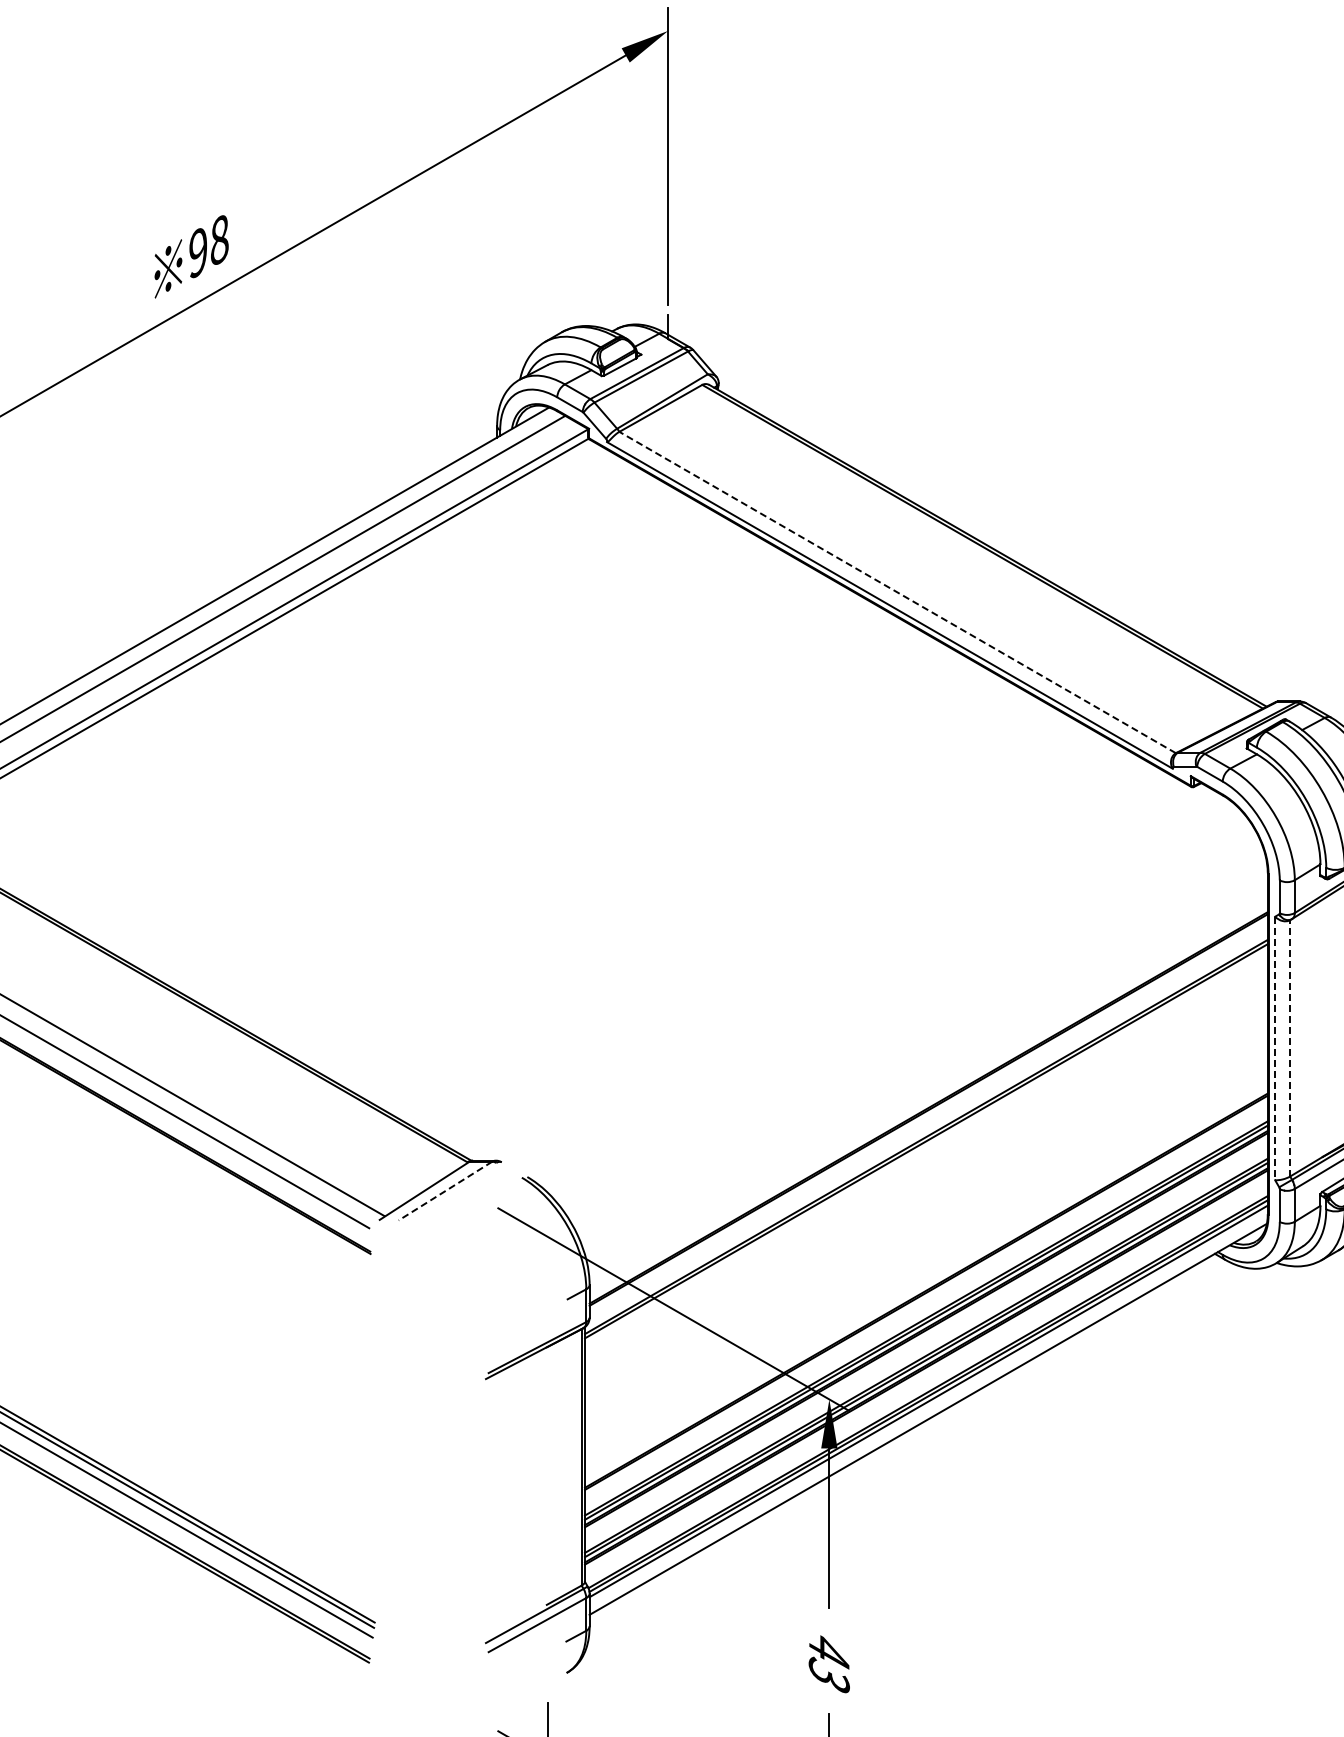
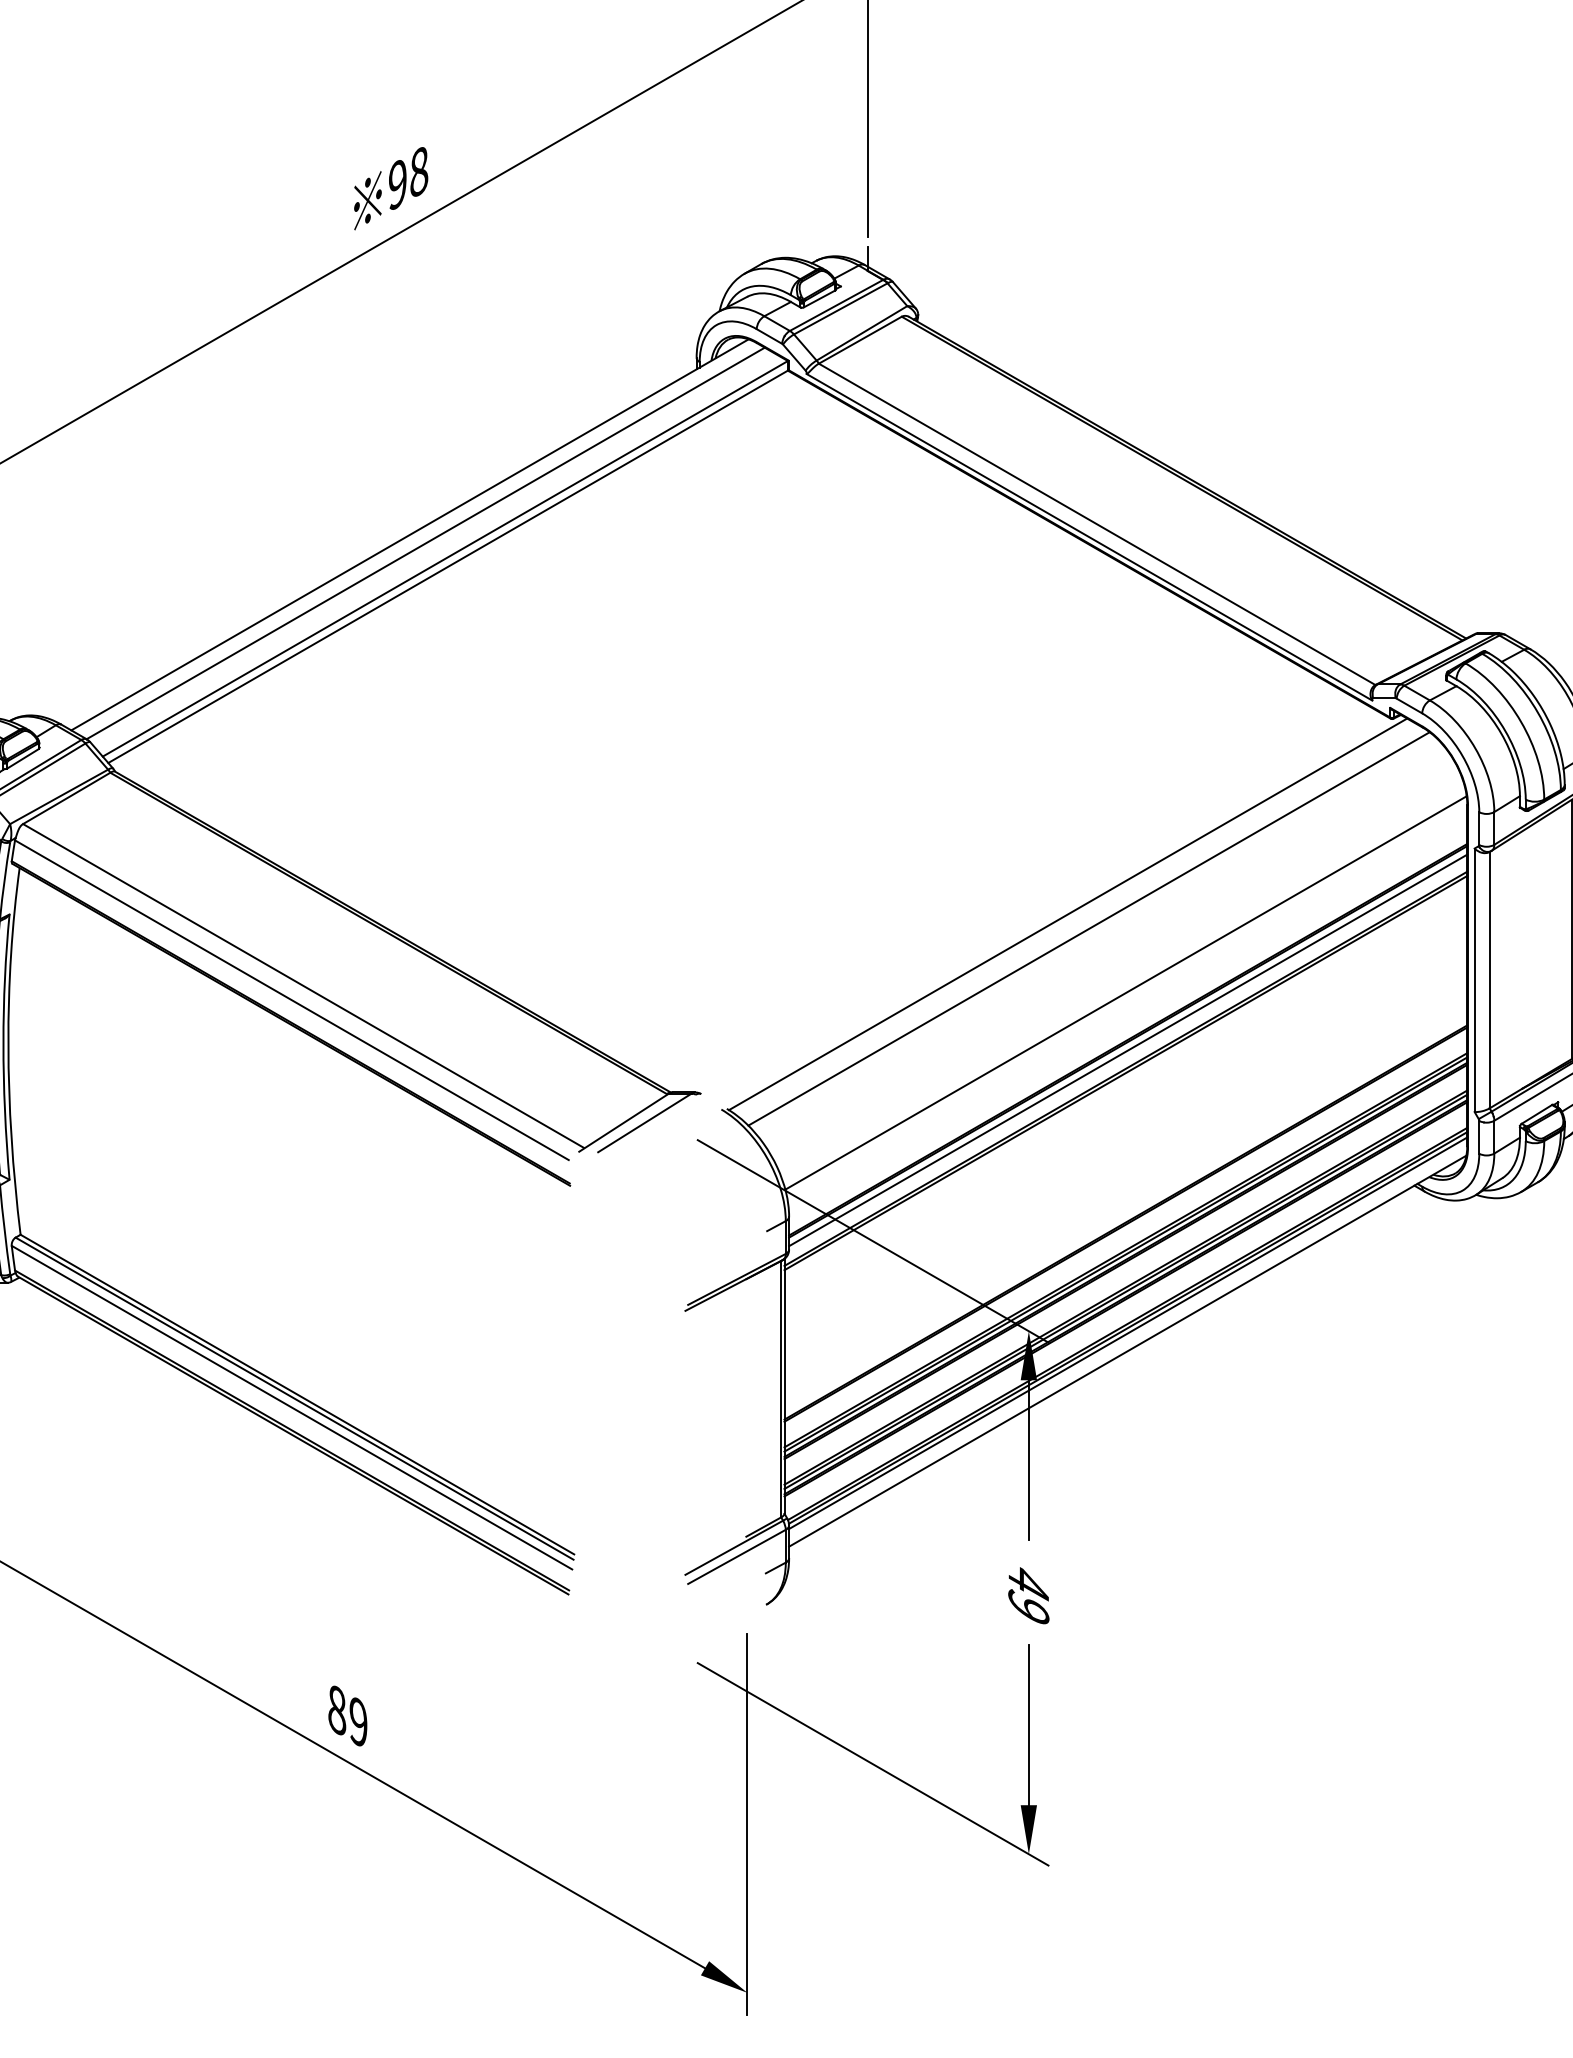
line: (897, 592) -> (1096, 524), dashed -> solid
line: (869, 982) -> (1068, 914), added
line: (889, 996) -> (1088, 928), added
line: (1290, 1047) -> (1489, 979), dashed -> solid
line: (1275, 1048) -> (1474, 980), dashed -> solid
line: (926, 1060) -> (1125, 992), added
line: (929, 1118) -> (1128, 1050), added
line: (445, 1191) -> (644, 1123), dashed -> solid
text: (829, 1674) -> (1028, 1606), 43 -> 49

